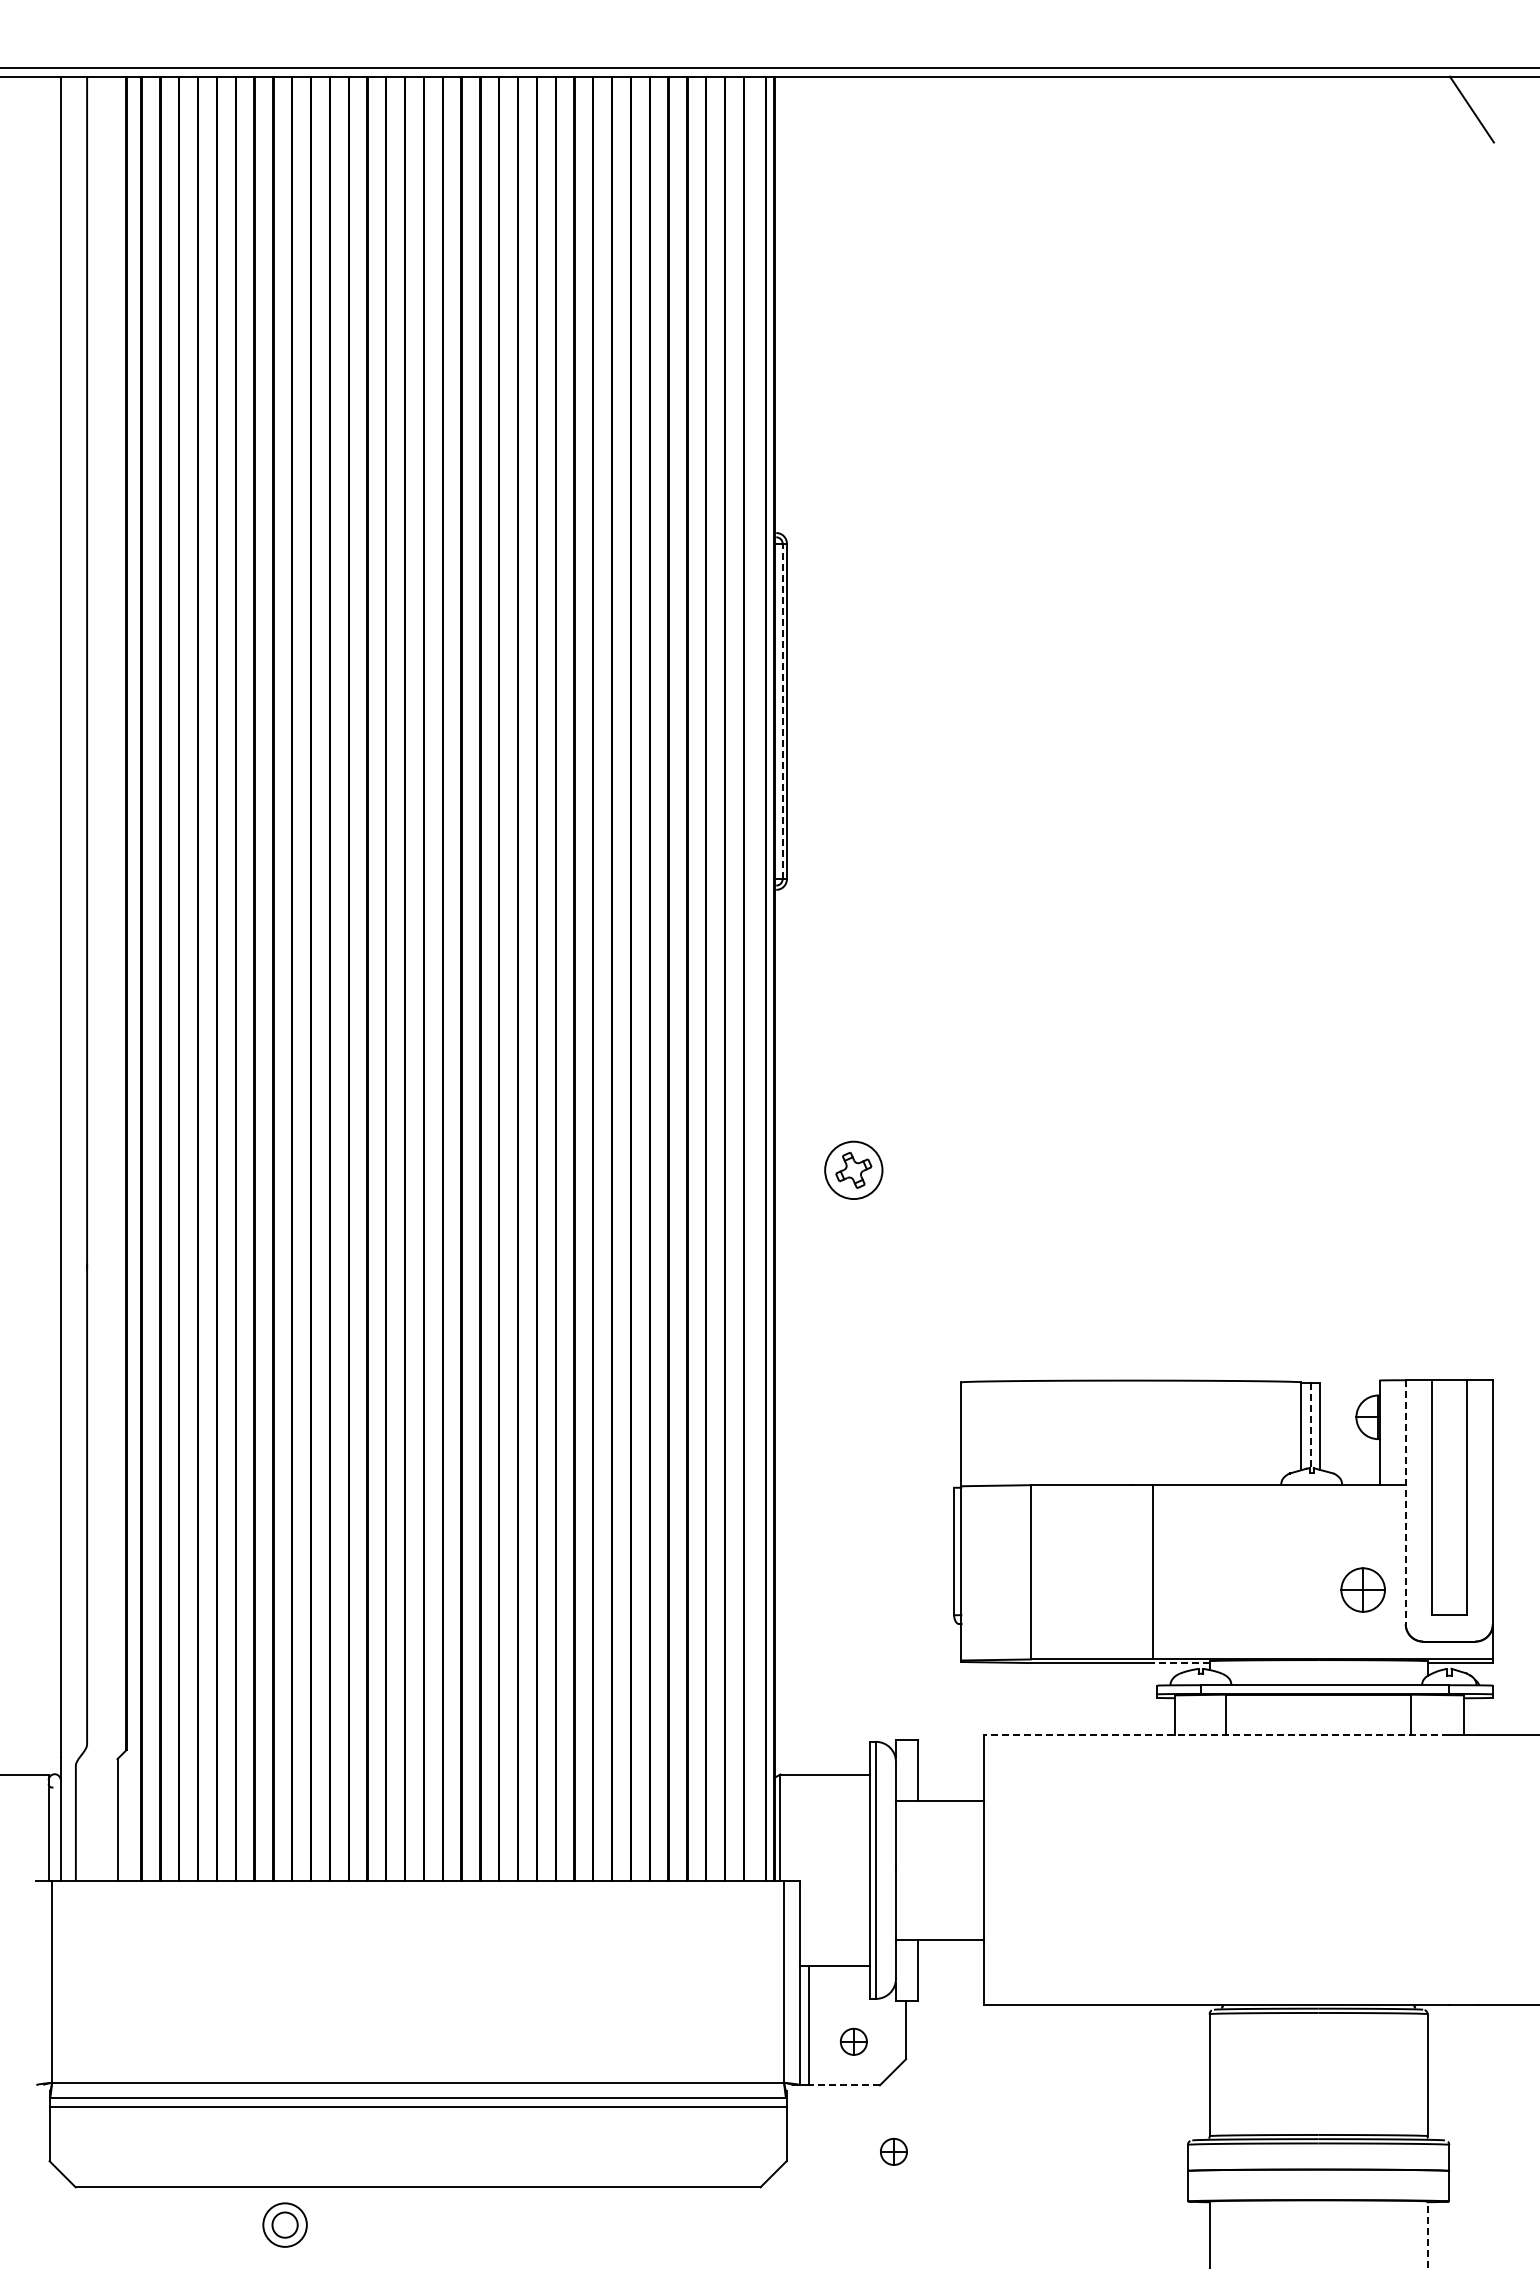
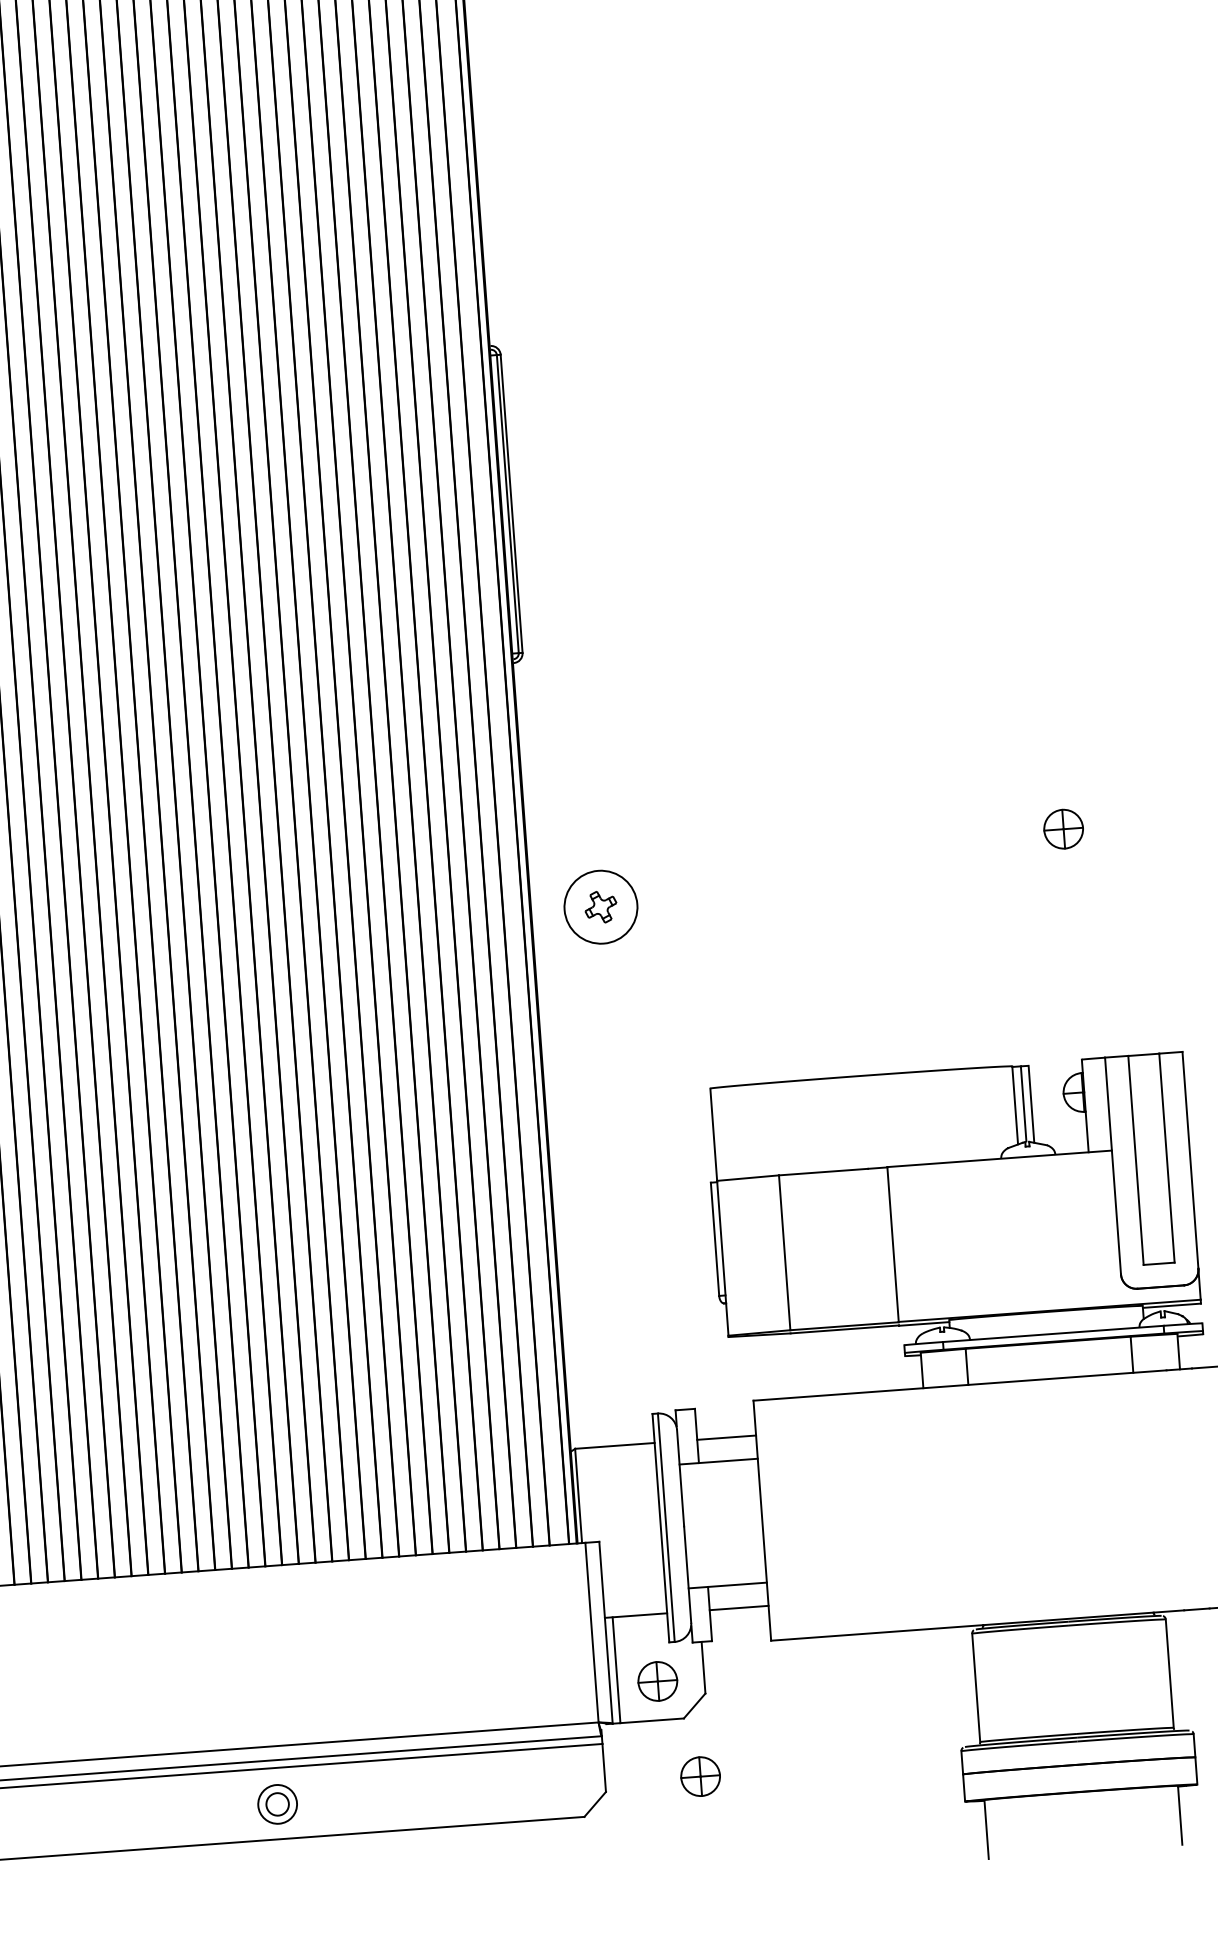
line: (782, 711) -> (507, 504), dashed -> solid
circle: (853, 1170) -> (600, 907), size x1.43
line: (1310, 1424) -> (1023, 1103), dashed -> solid
line: (1405, 1502) -> (1112, 1166), dashed -> solid
part: (1362, 1589) -> (1063, 828), moved
line: (1180, 1663) -> (923, 1324), dashed -> solid
line: (1215, 1735) -> (959, 1385), dashed -> solid
line: (950, 1774) -> (726, 1437), added
line: (950, 1966) -> (738, 1608), added
part: (853, 2041) -> (657, 1681), size x1.67
line: (844, 2085) -> (652, 1720), dashed -> solid
part: (893, 2151) -> (700, 1776), size x1.67
part: (284, 2224) -> (277, 1803), moved
line: (1427, 2234) -> (1180, 1815), dashed -> solid

